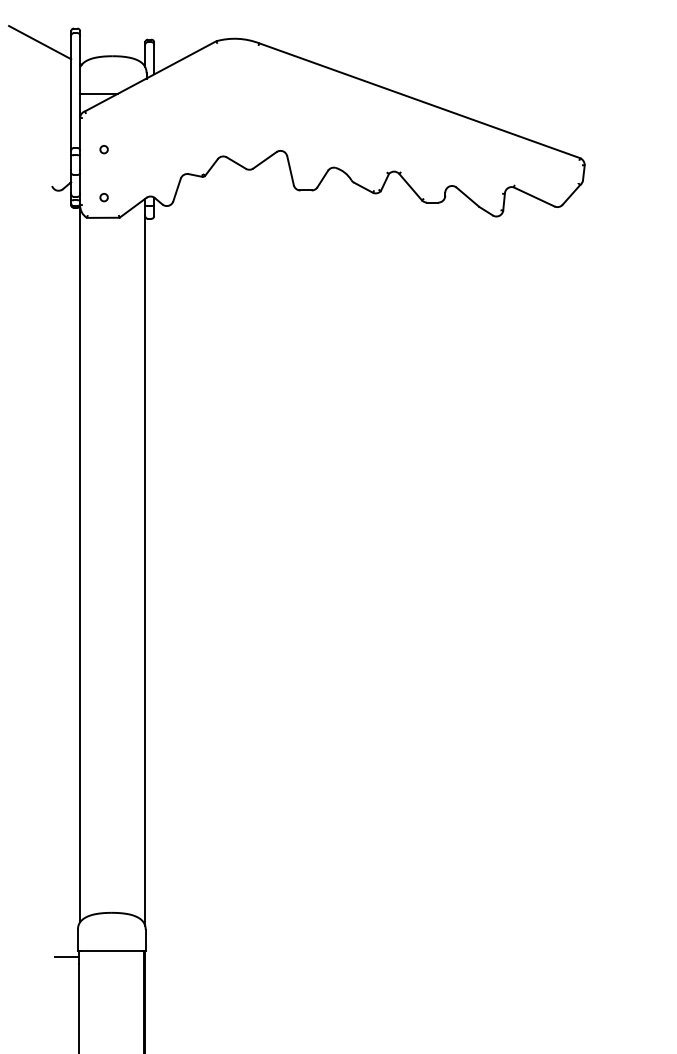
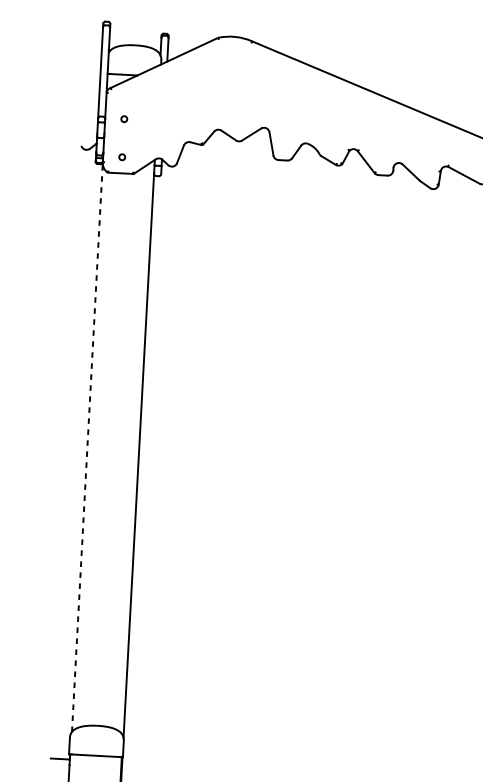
line: (40, 42) -> (78, 31), removed
line: (80, 564) -> (87, 447), solid -> dashed

